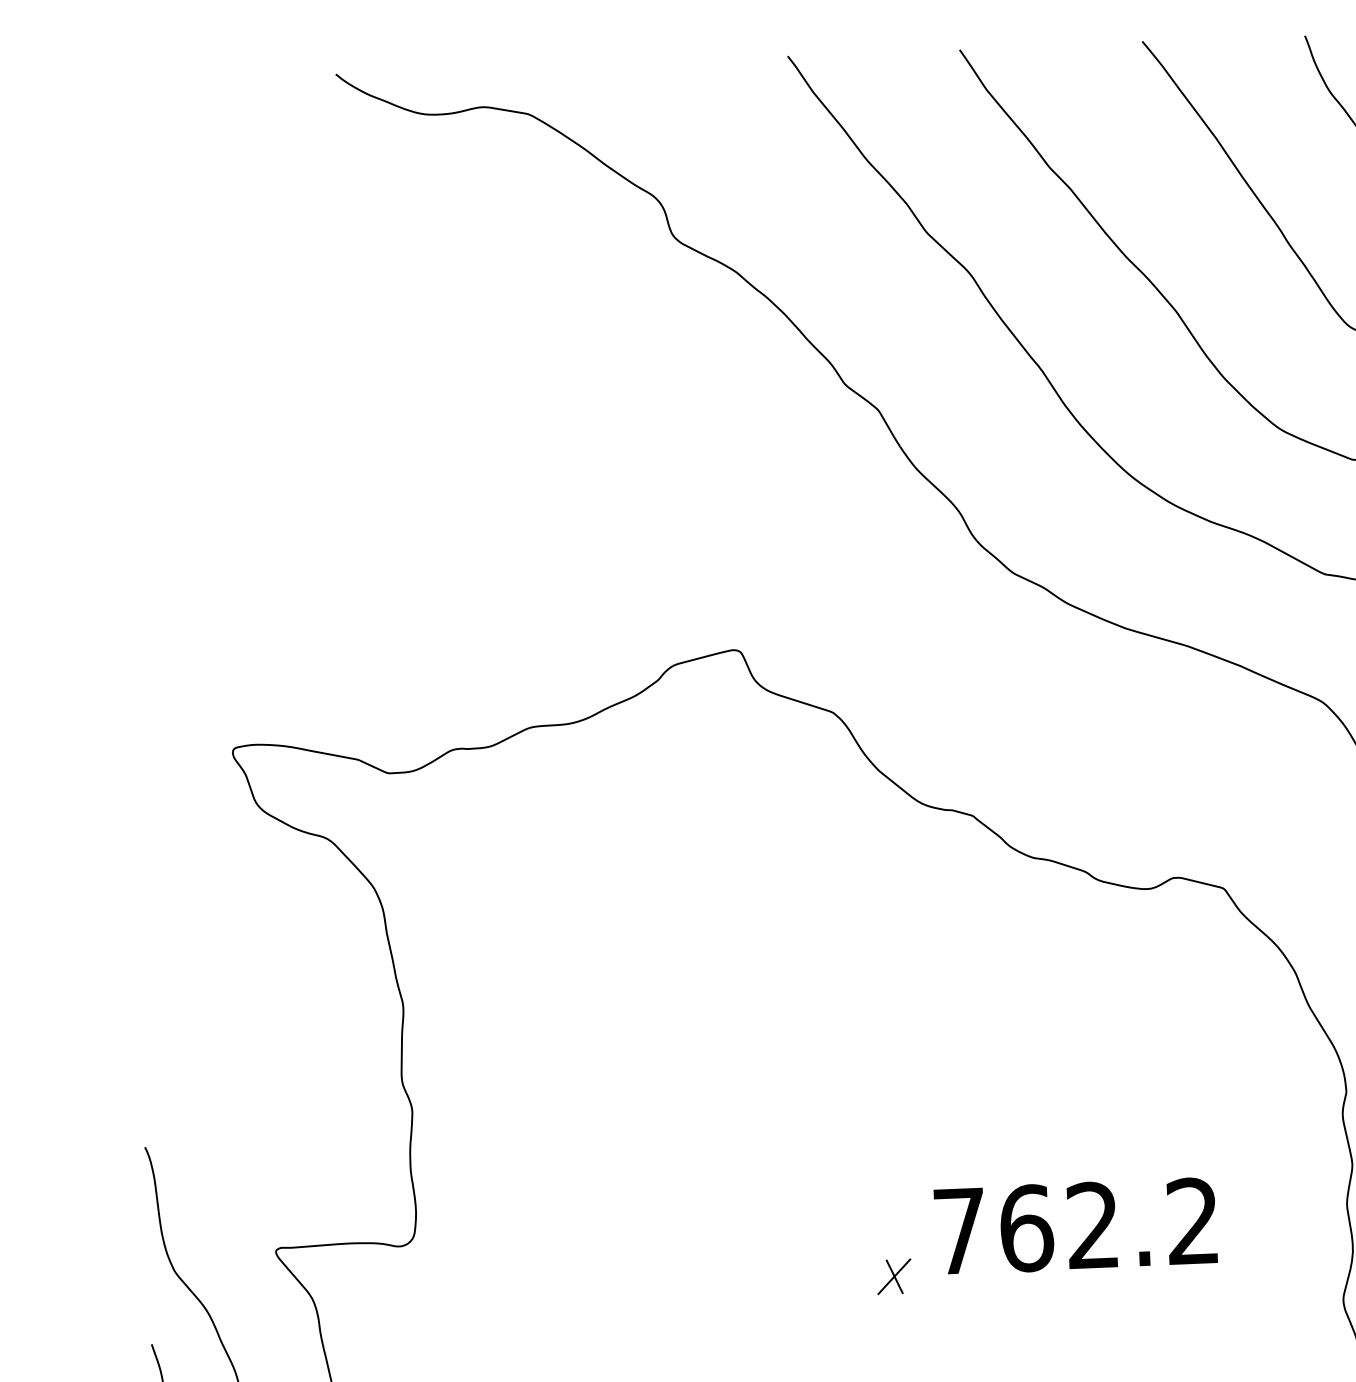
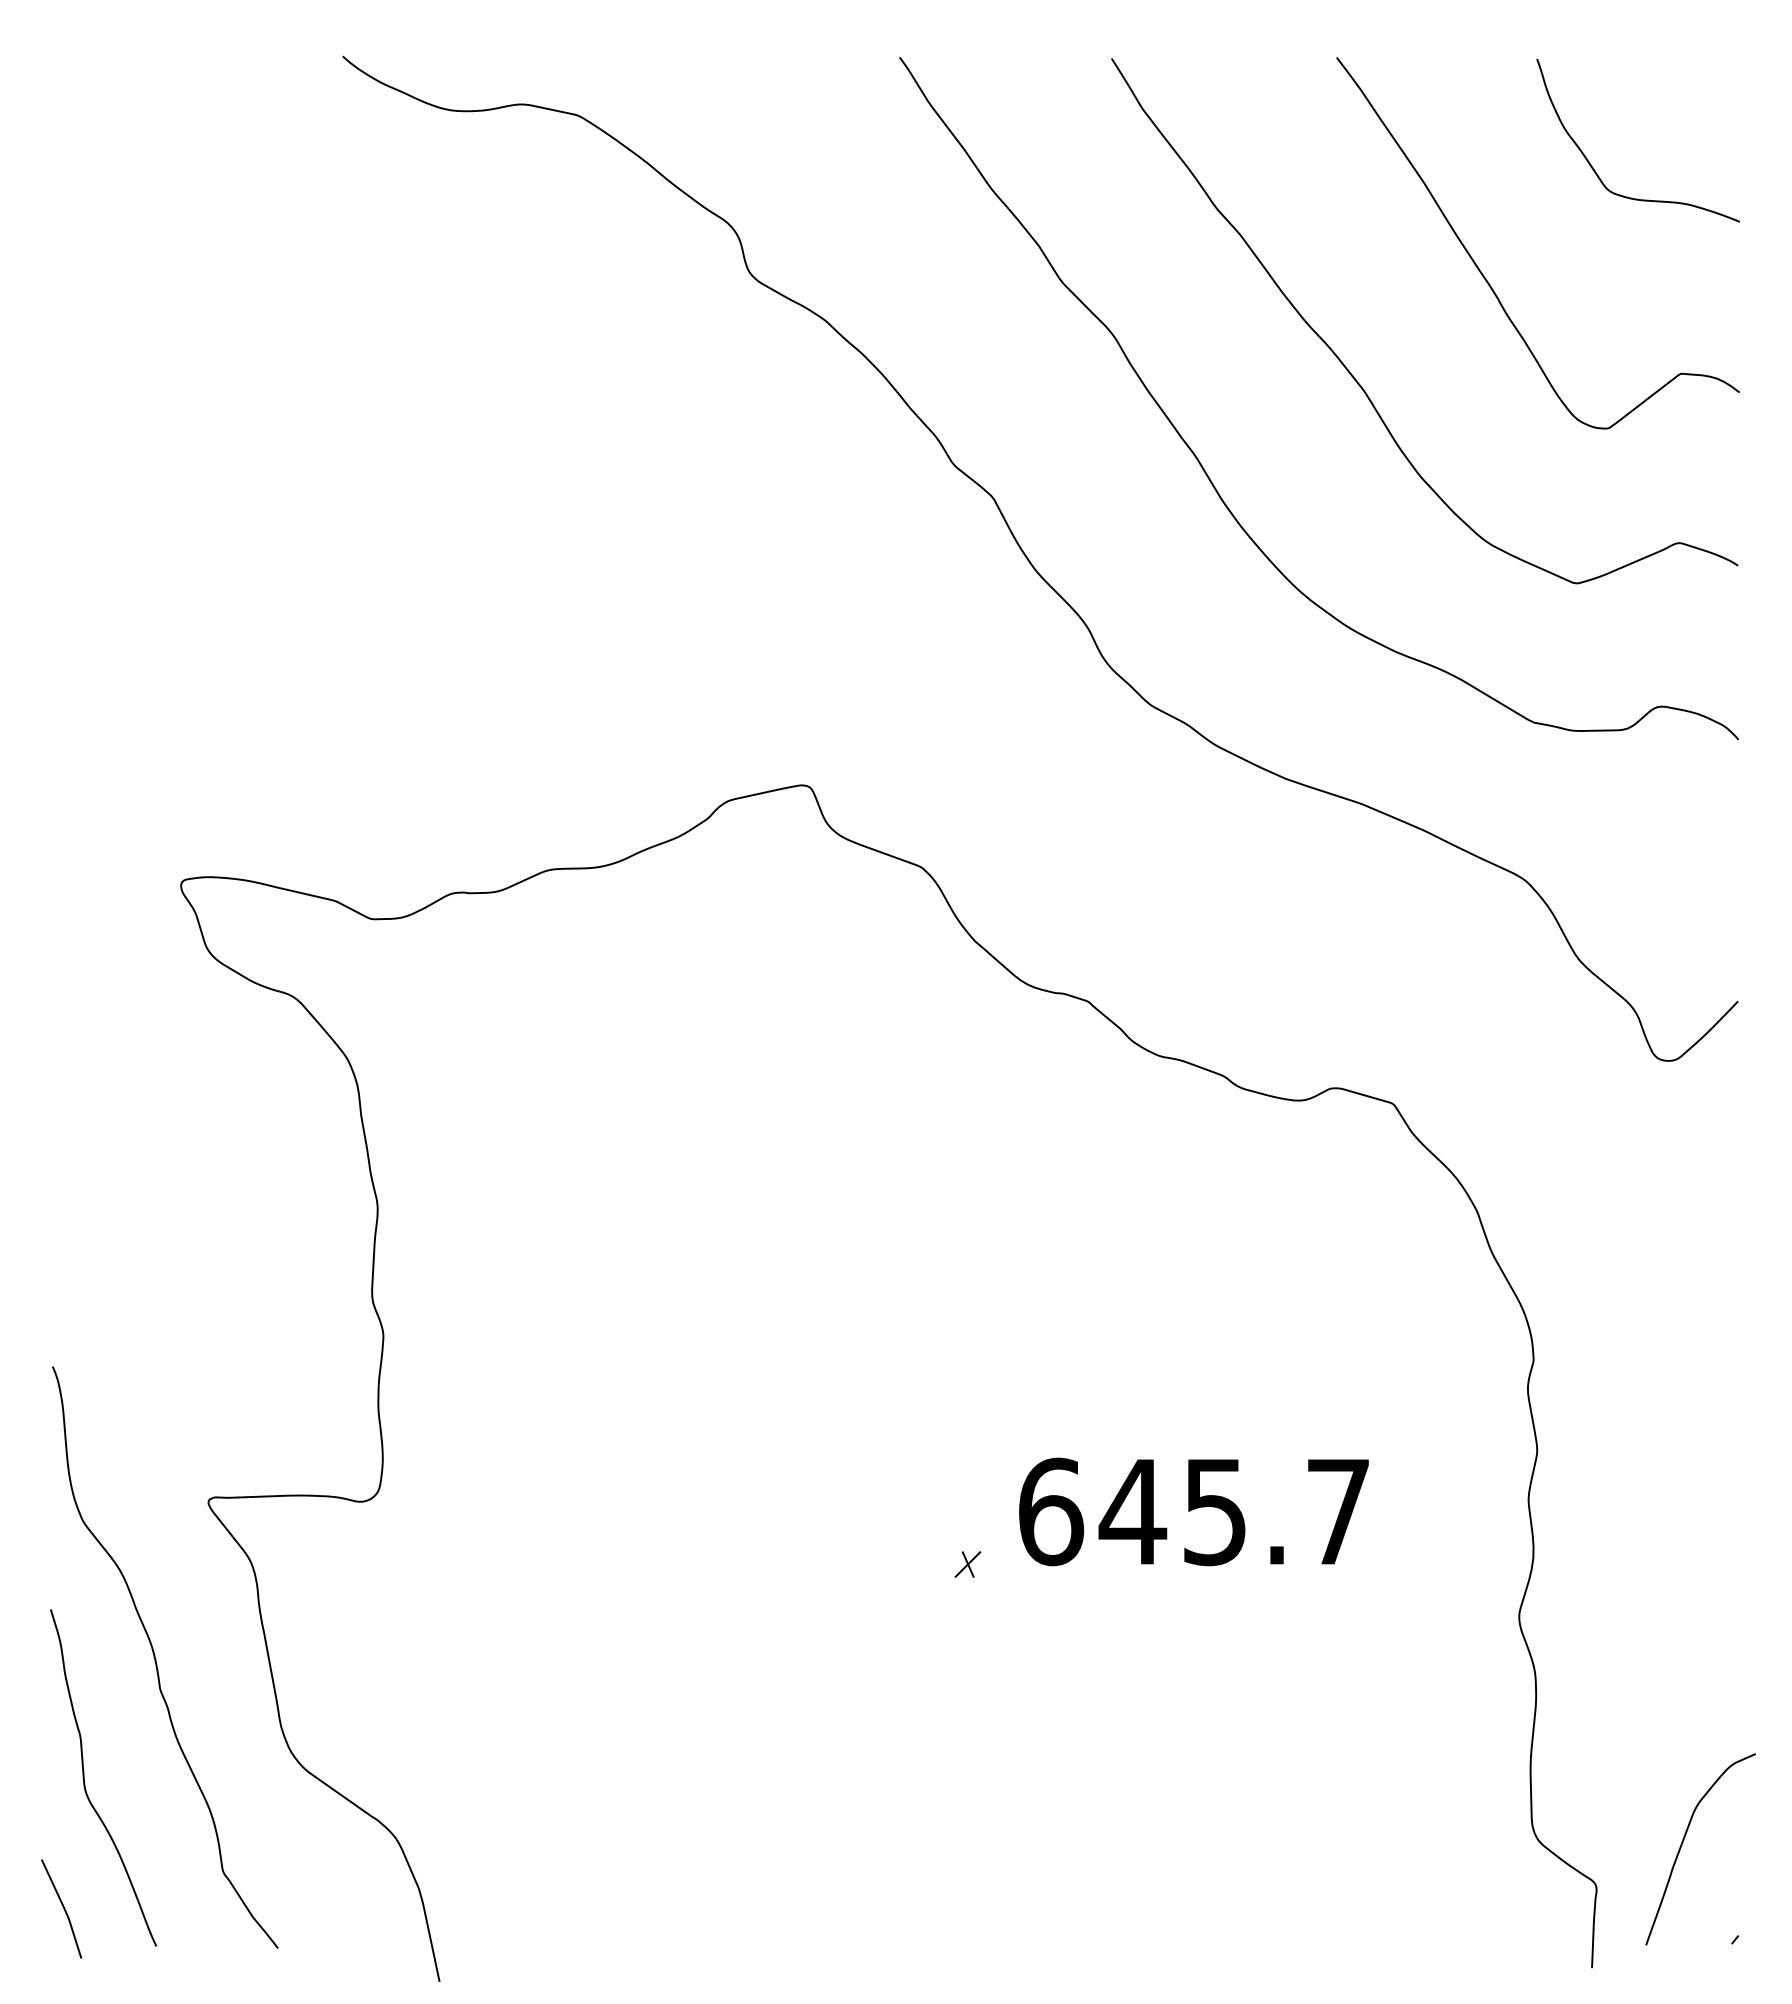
text: (1075, 1226) -> (1193, 1511), 762.2 -> 645.7
part: (894, 1276) -> (967, 1564), size x0.6

